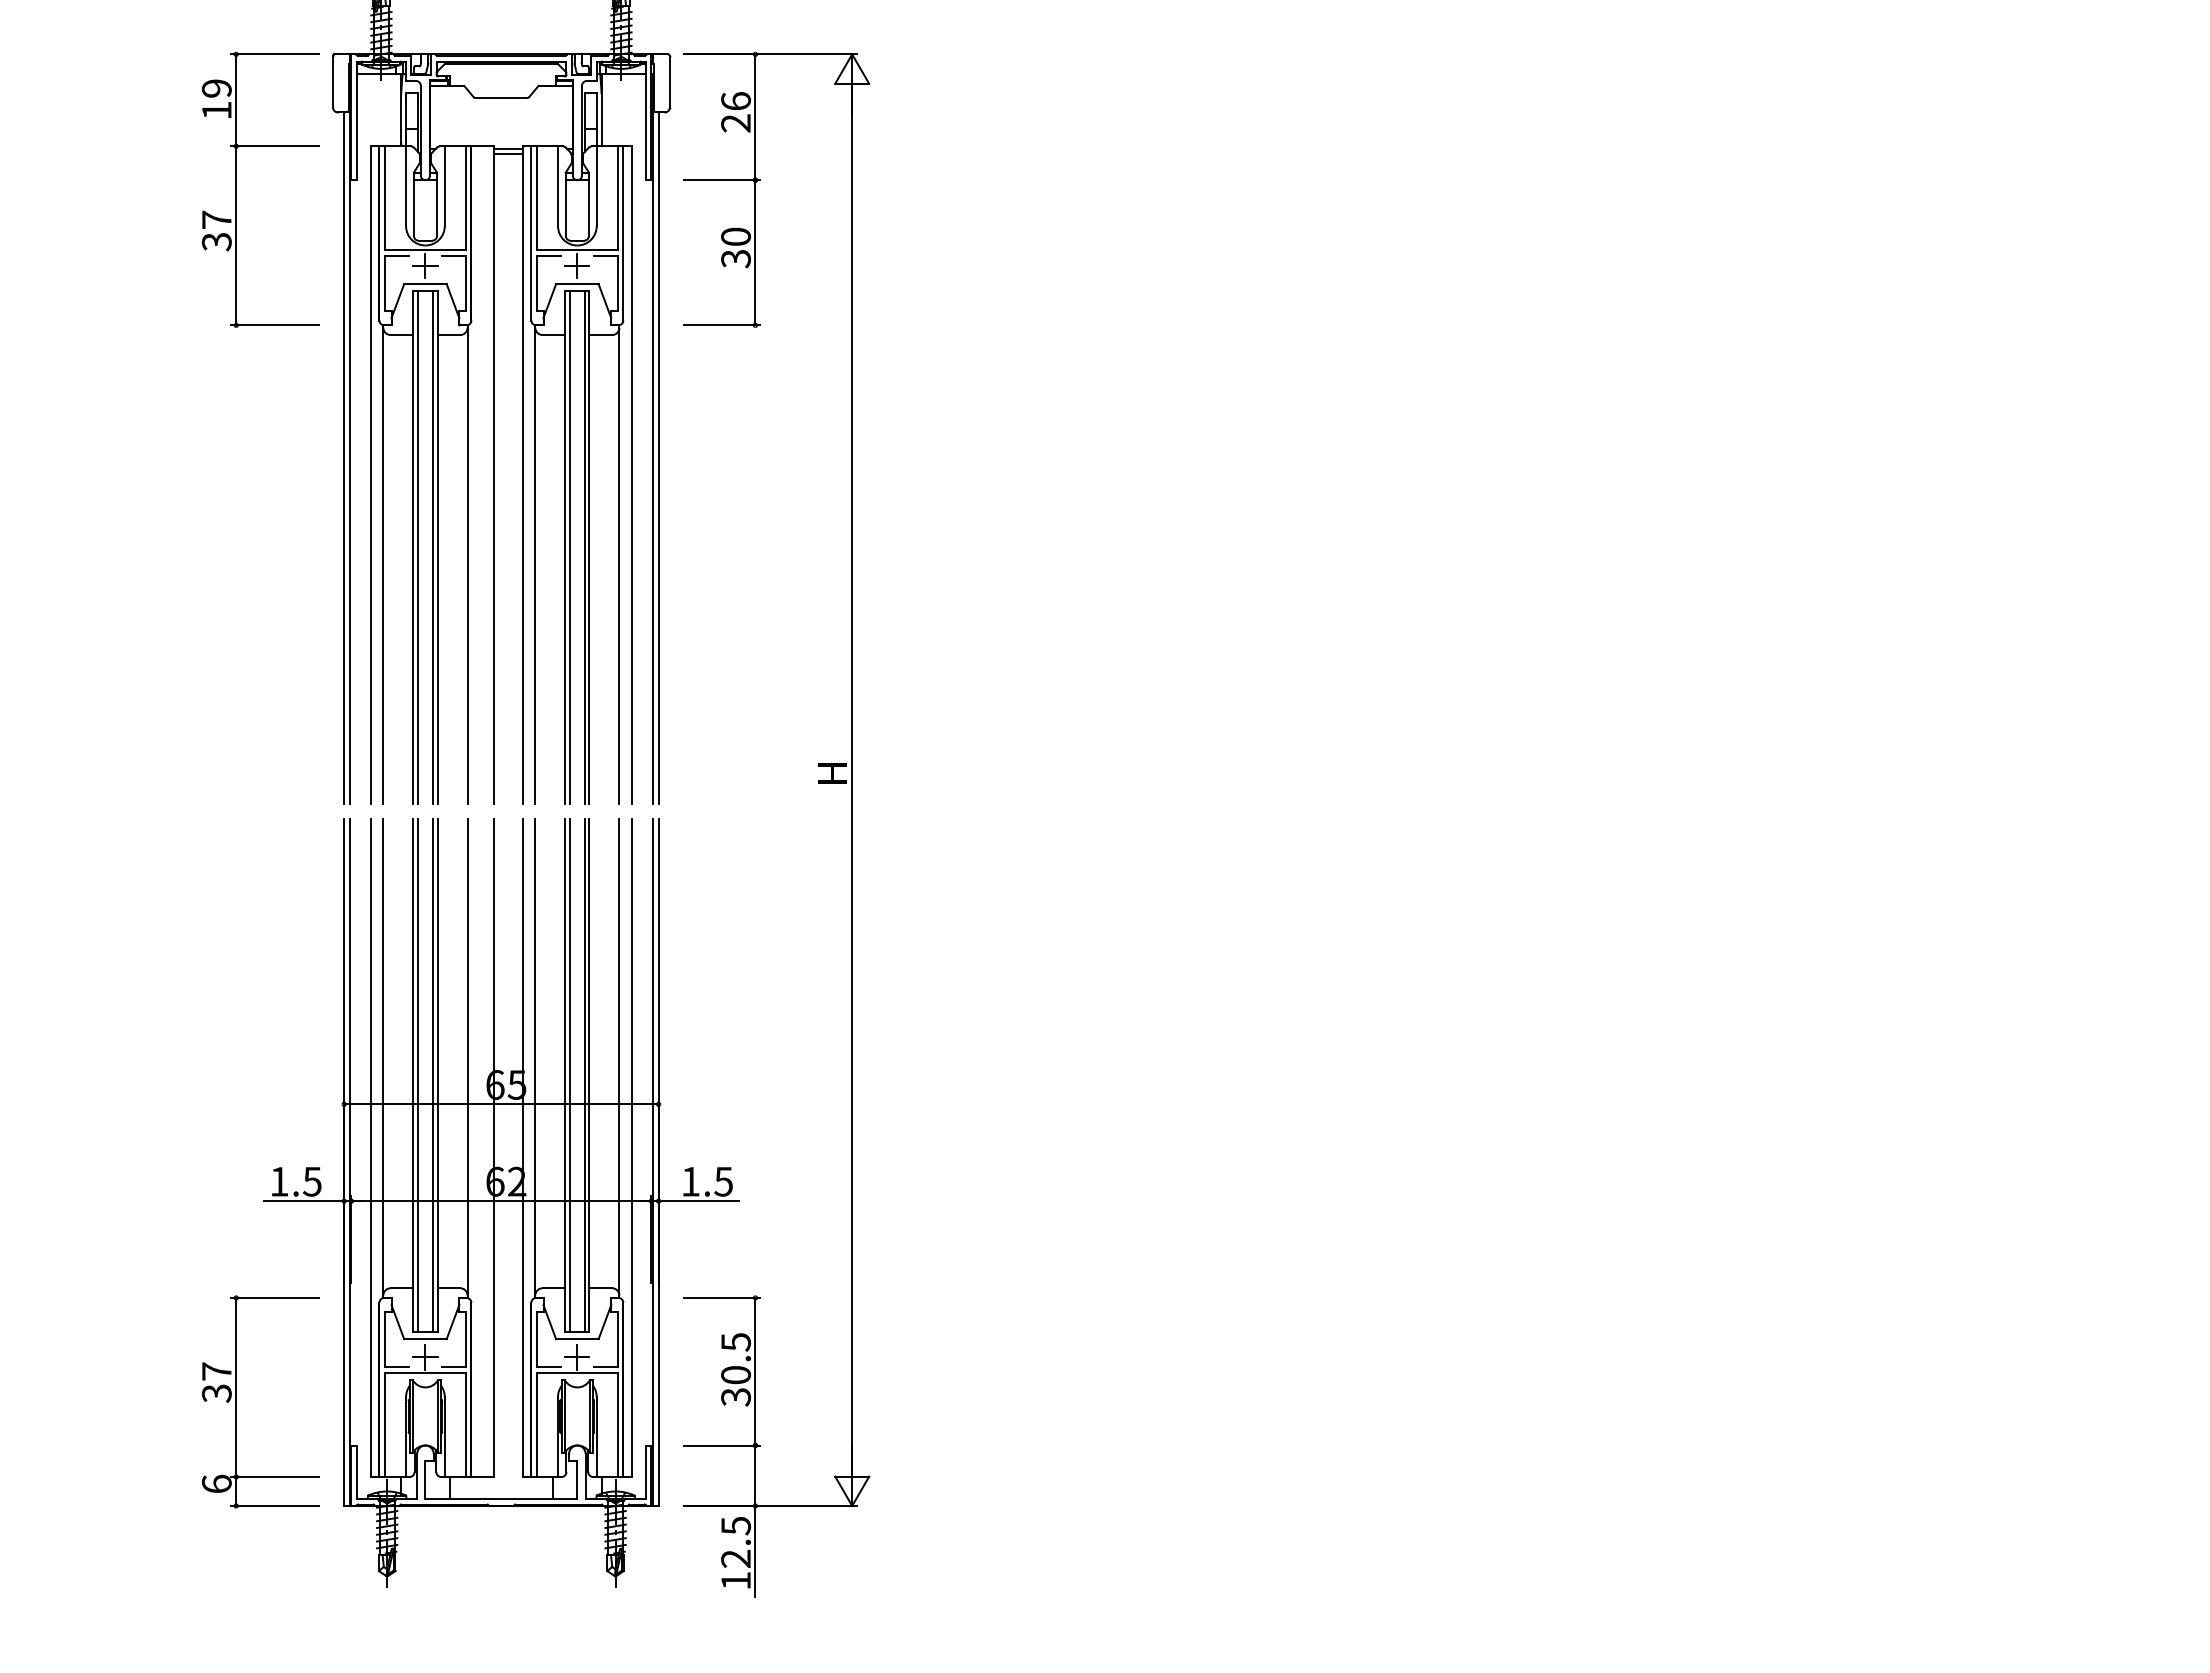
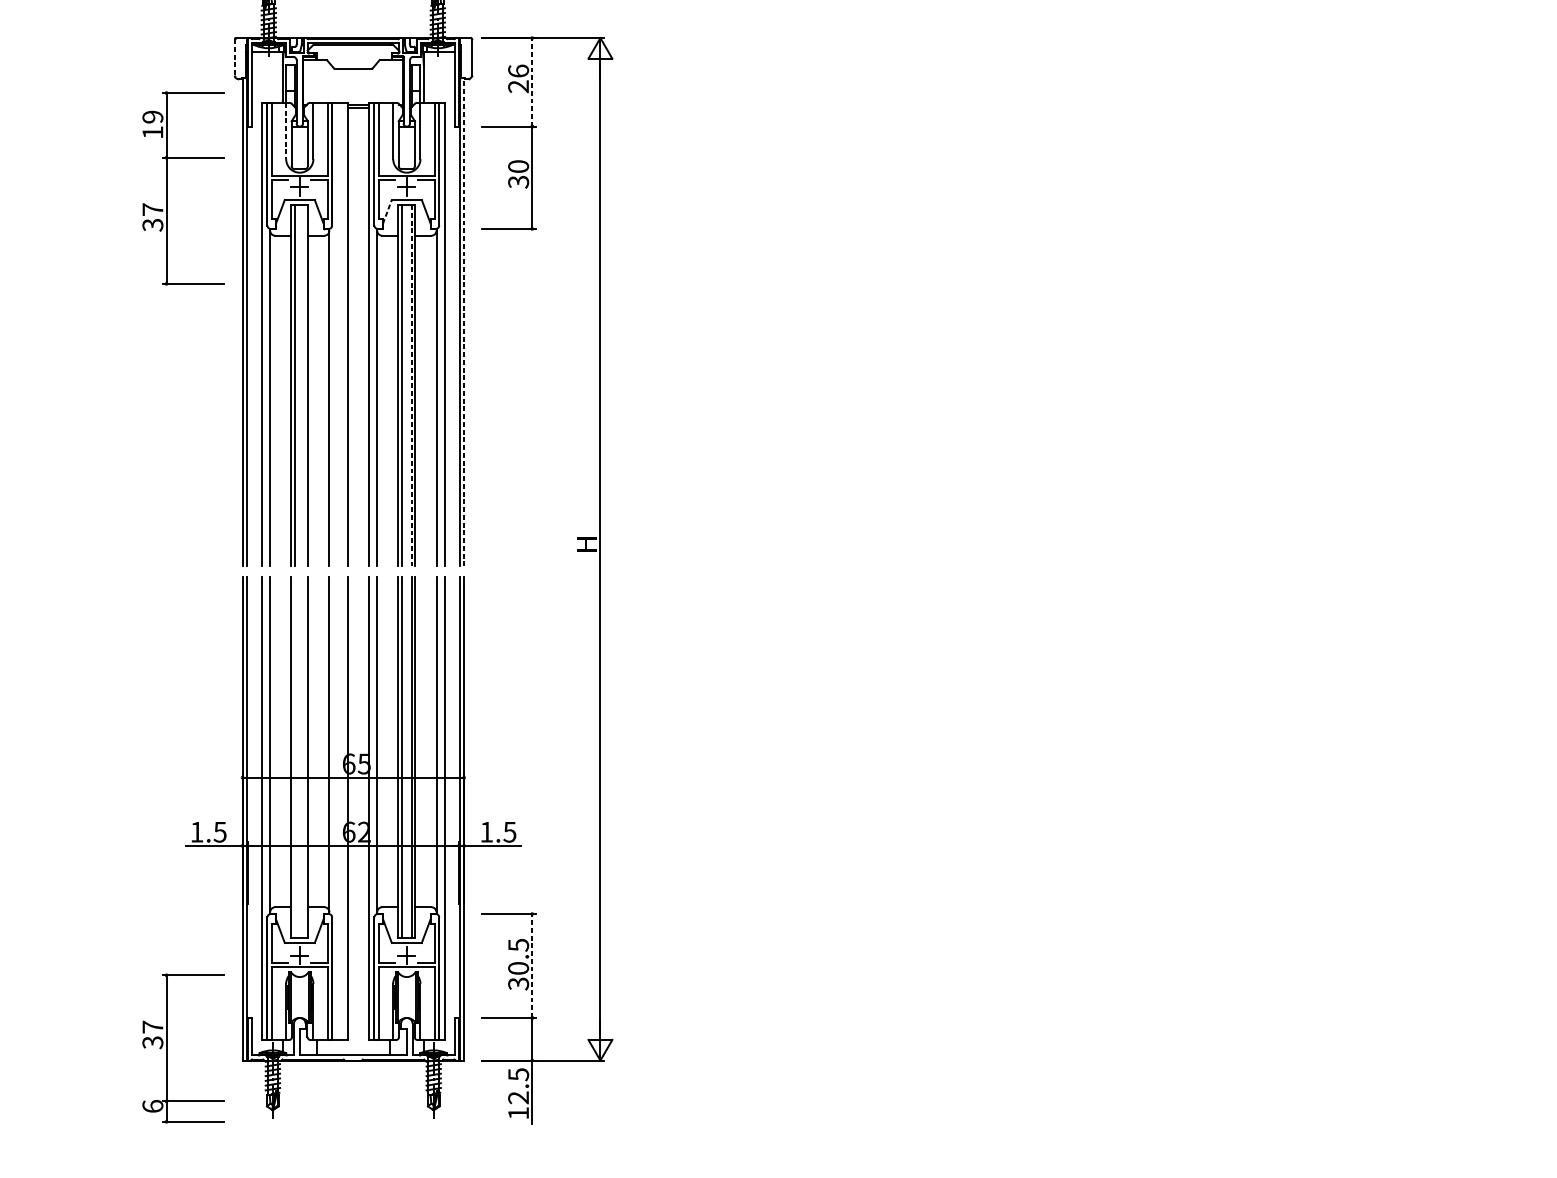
line: (333, 81) -> (235, 57), solid -> dashed
line: (755, 117) -> (532, 82), solid -> dashed
line: (406, 186) -> (286, 131), solid -> dashed
part: (236, 189) -> (166, 188), moved
line: (549, 300) -> (387, 211), solid -> dashed
line: (658, 457) -> (463, 322), solid -> dashed
line: (432, 547) -> (304, 385), removed
line: (584, 548) -> (411, 386), solid -> dashed
line: (418, 1074) -> (294, 756), removed
line: (432, 1074) -> (304, 756), removed
line: (755, 1371) -> (532, 965), solid -> dashed
part: (236, 1401) -> (166, 1048), moved

